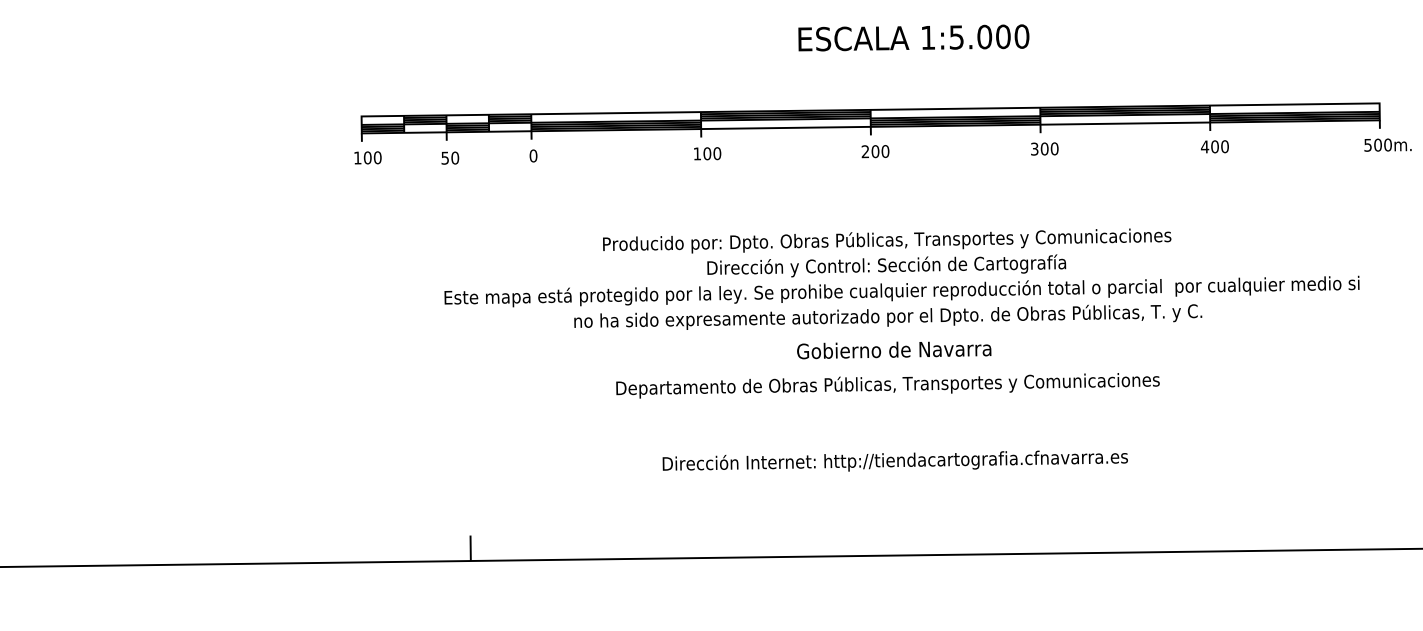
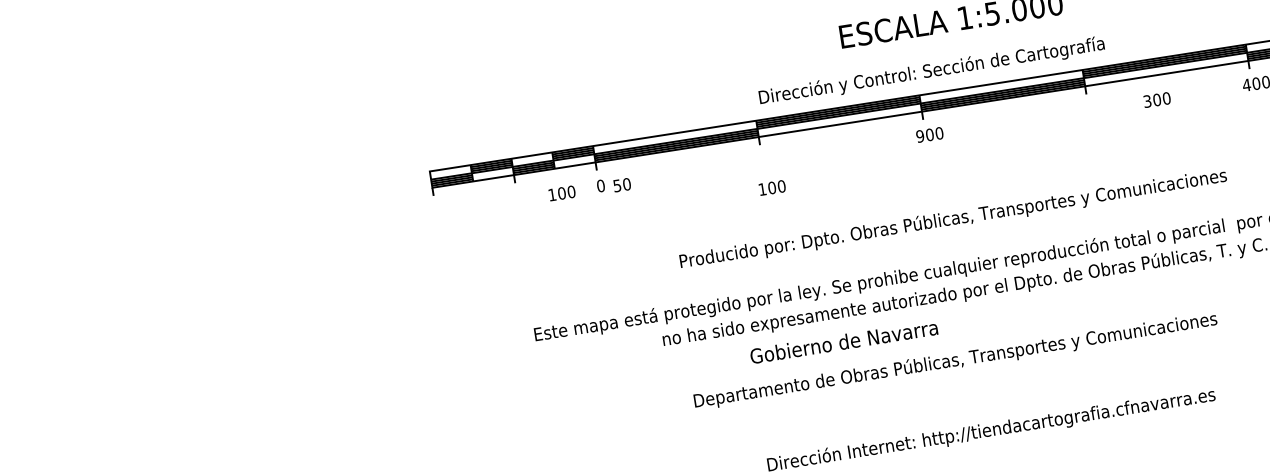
text: (1044, 148) -> (1156, 99), moved
text: (865, 151) -> (920, 136), 200 -> 900
text: (707, 153) -> (772, 187), moved
text: (367, 157) -> (561, 193), moved
text: (450, 157) -> (622, 184), moved
text: (886, 265) -> (931, 70), moved
text: (894, 350) -> (844, 342), moved
text: (887, 385) -> (955, 361), moved

